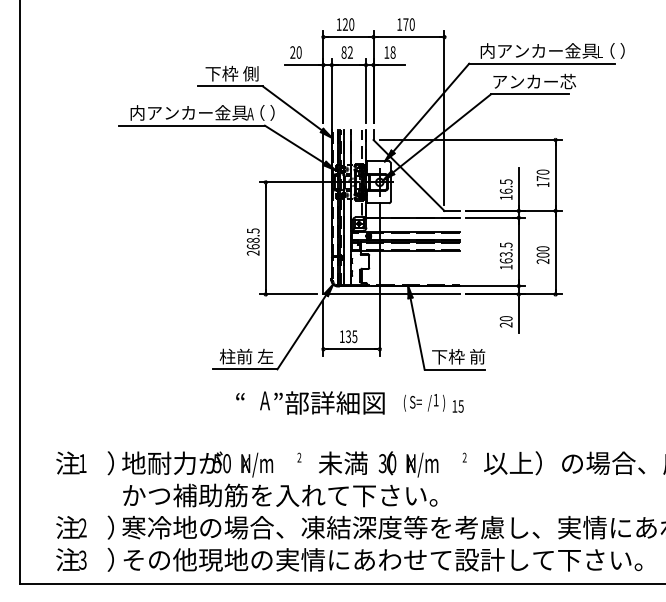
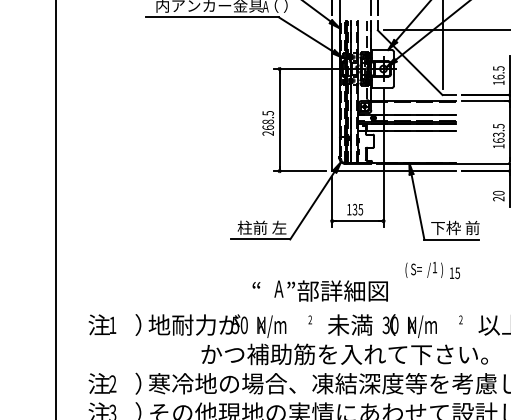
text: (310, 402) -> (320, 290), moved
text: (280, 495) -> (344, 354), moved

